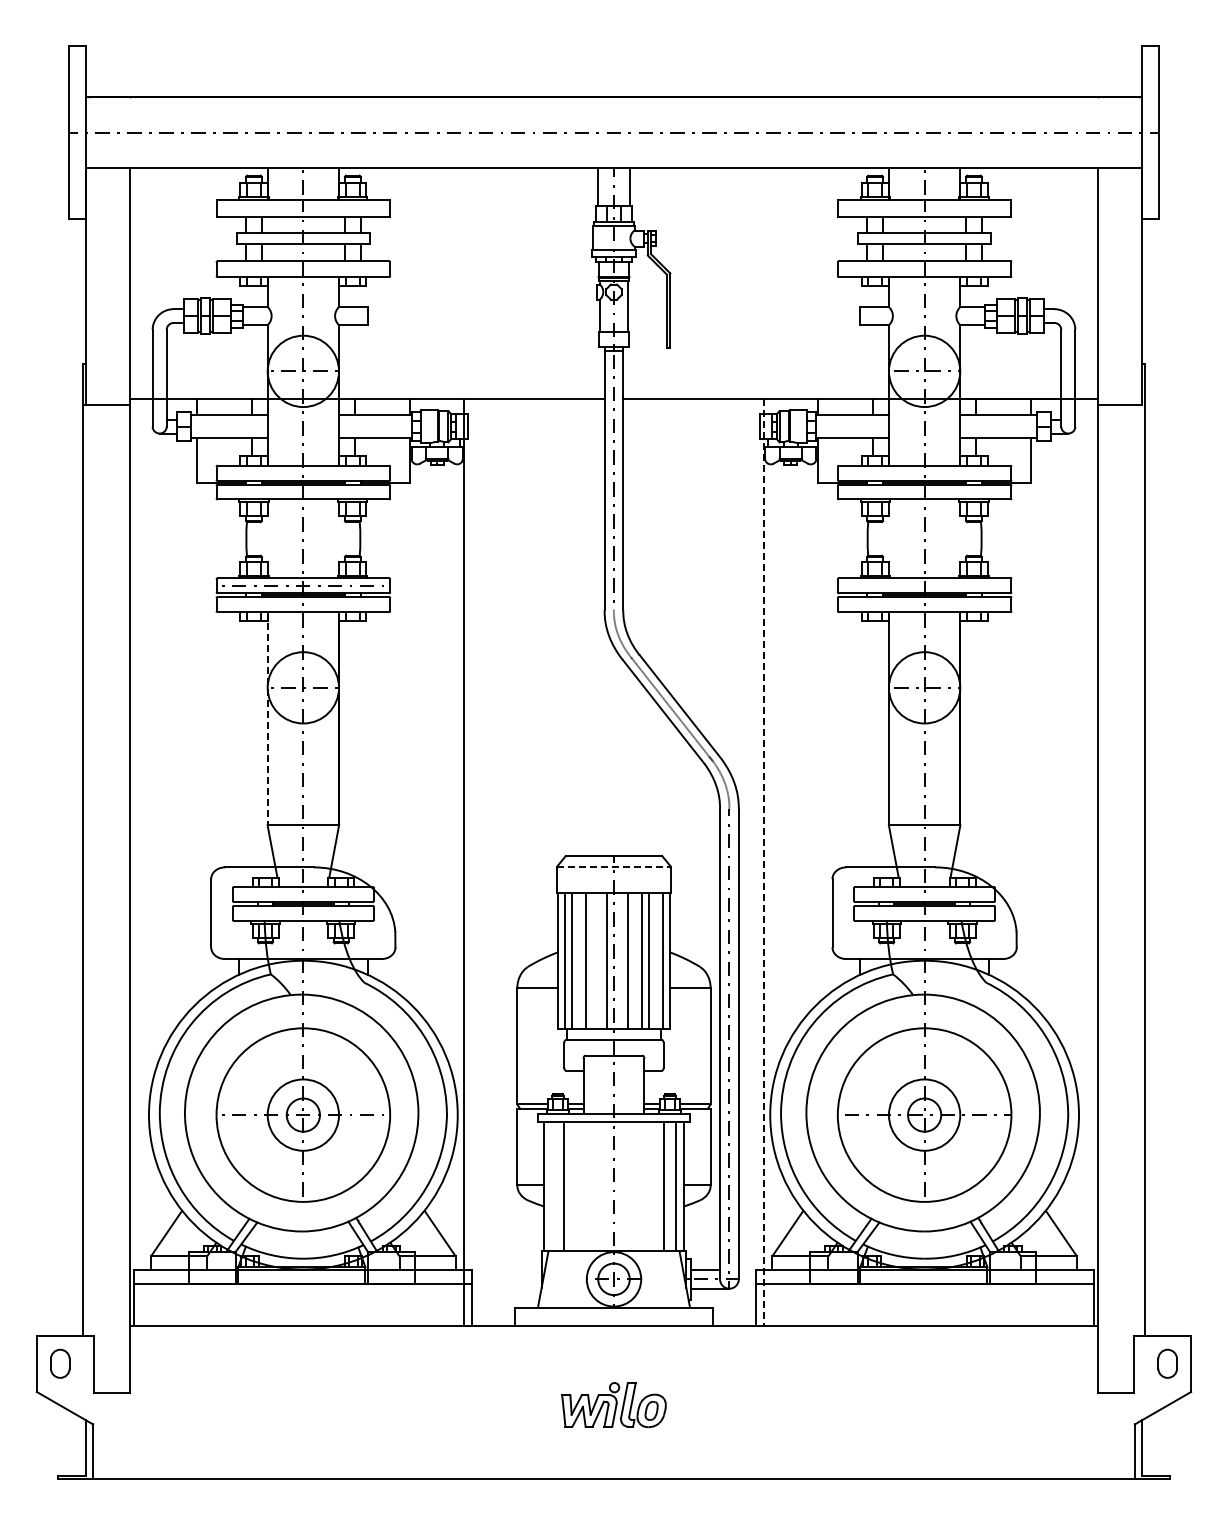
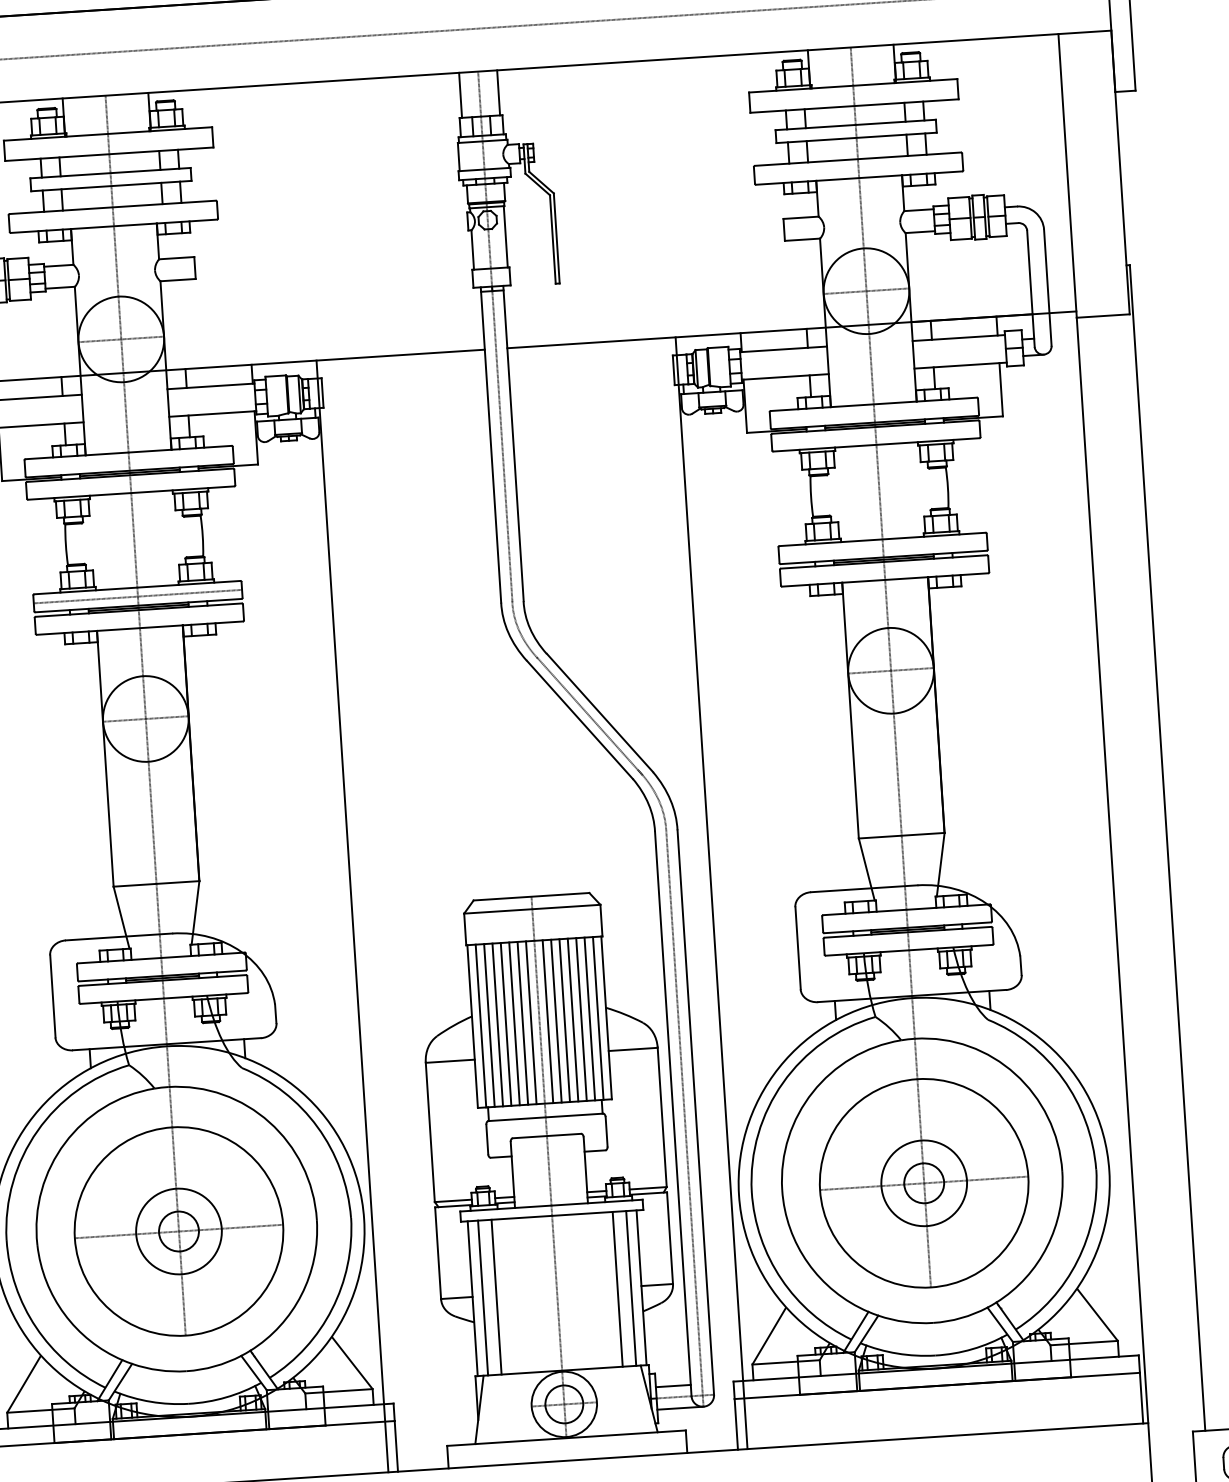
line: (267, 718) -> (105, 758), dashed -> solid
line: (763, 863) -> (711, 894), dashed -> solid
line: (614, 866) -> (532, 909), dashed -> solid
line: (579, 960) -> (498, 1024), added
line: (593, 960) -> (515, 1023), added
line: (600, 960) -> (523, 1023), added
line: (620, 960) -> (547, 1021), added
line: (634, 960) -> (564, 1020), added
line: (655, 960) -> (589, 1018), added
line: (552, 1186) -> (483, 1297), added

